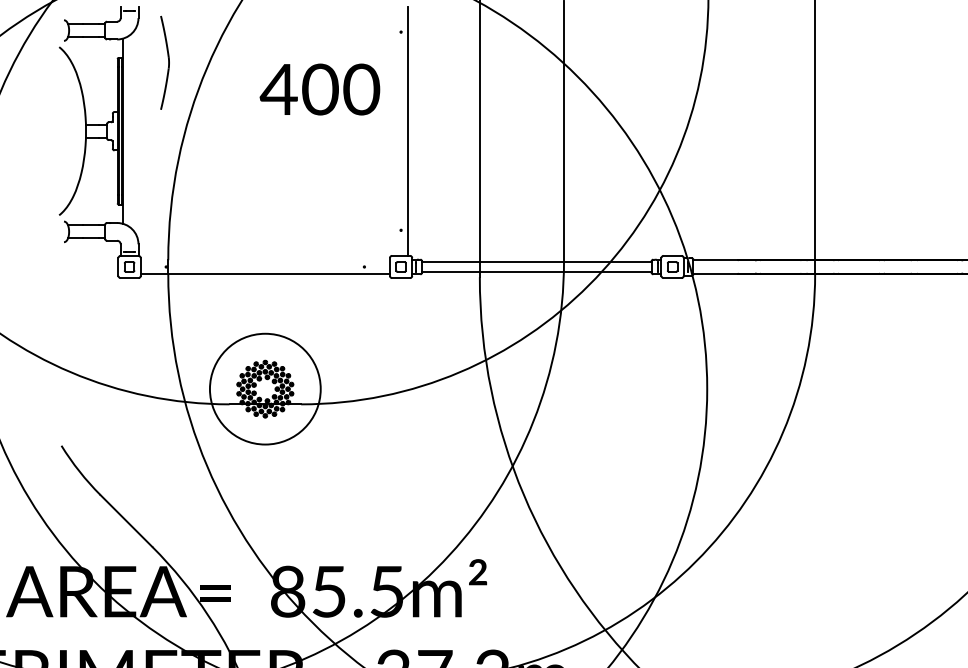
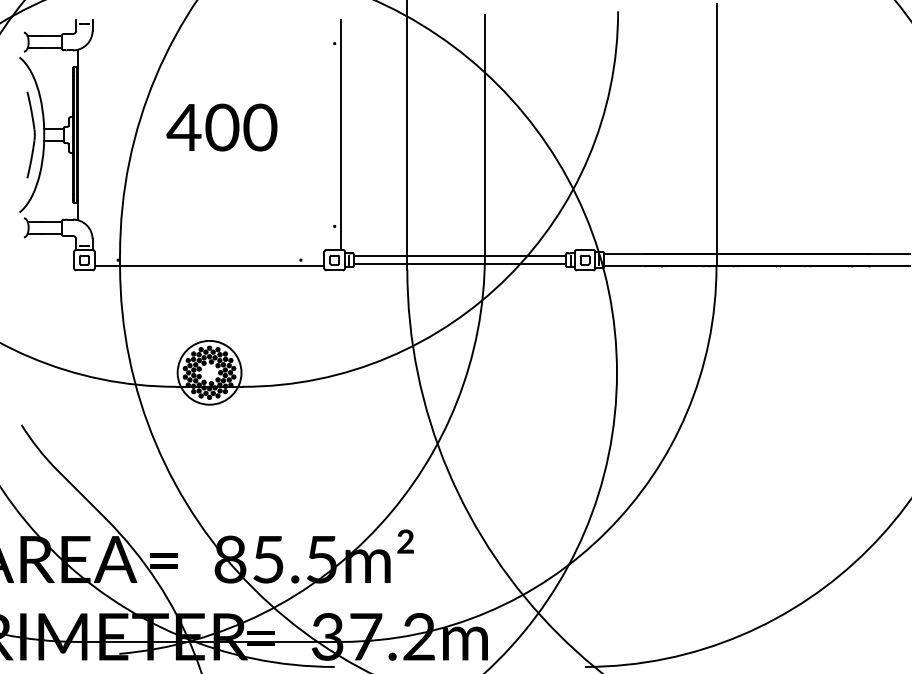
part: (164, 62) -> (30, 134), moved
text: (319, 89) -> (221, 127), moved
circle: (265, 388) -> (209, 372), size x0.62

